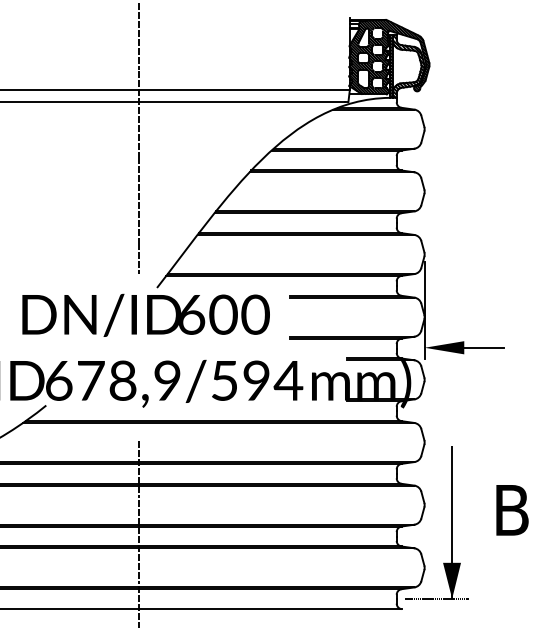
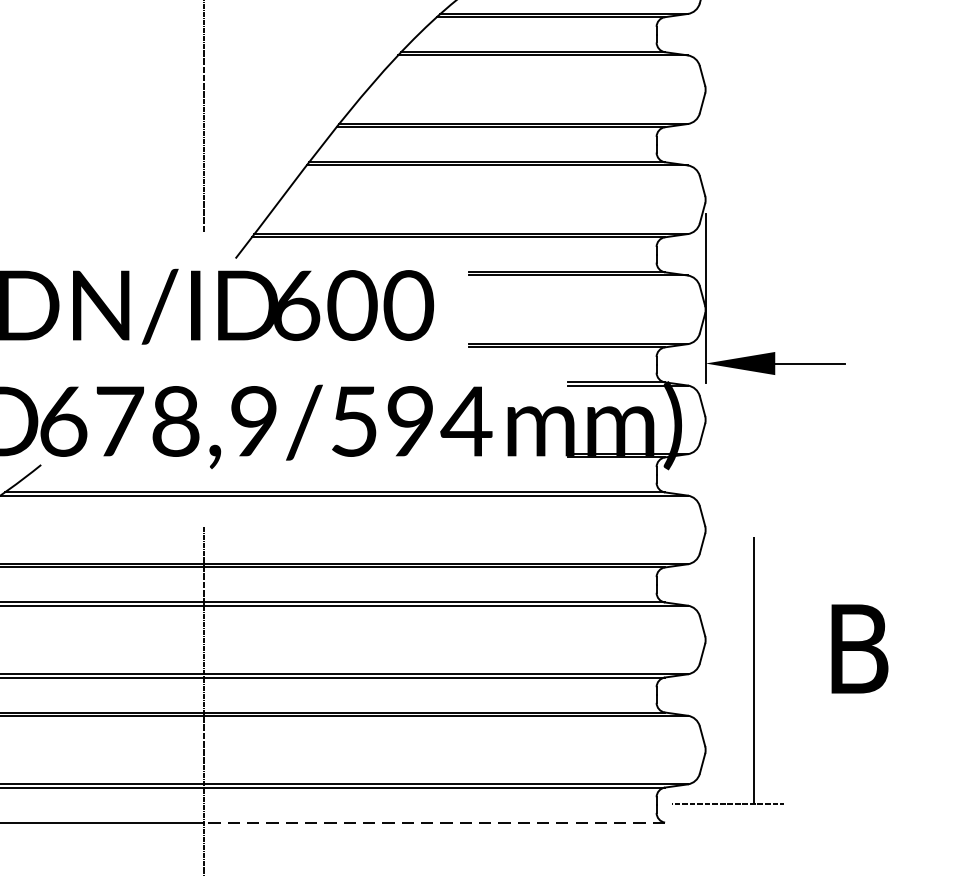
fill: (452, 580) -> (754, 772), removed
line: (269, 609) -> (433, 823), solid -> dashed

